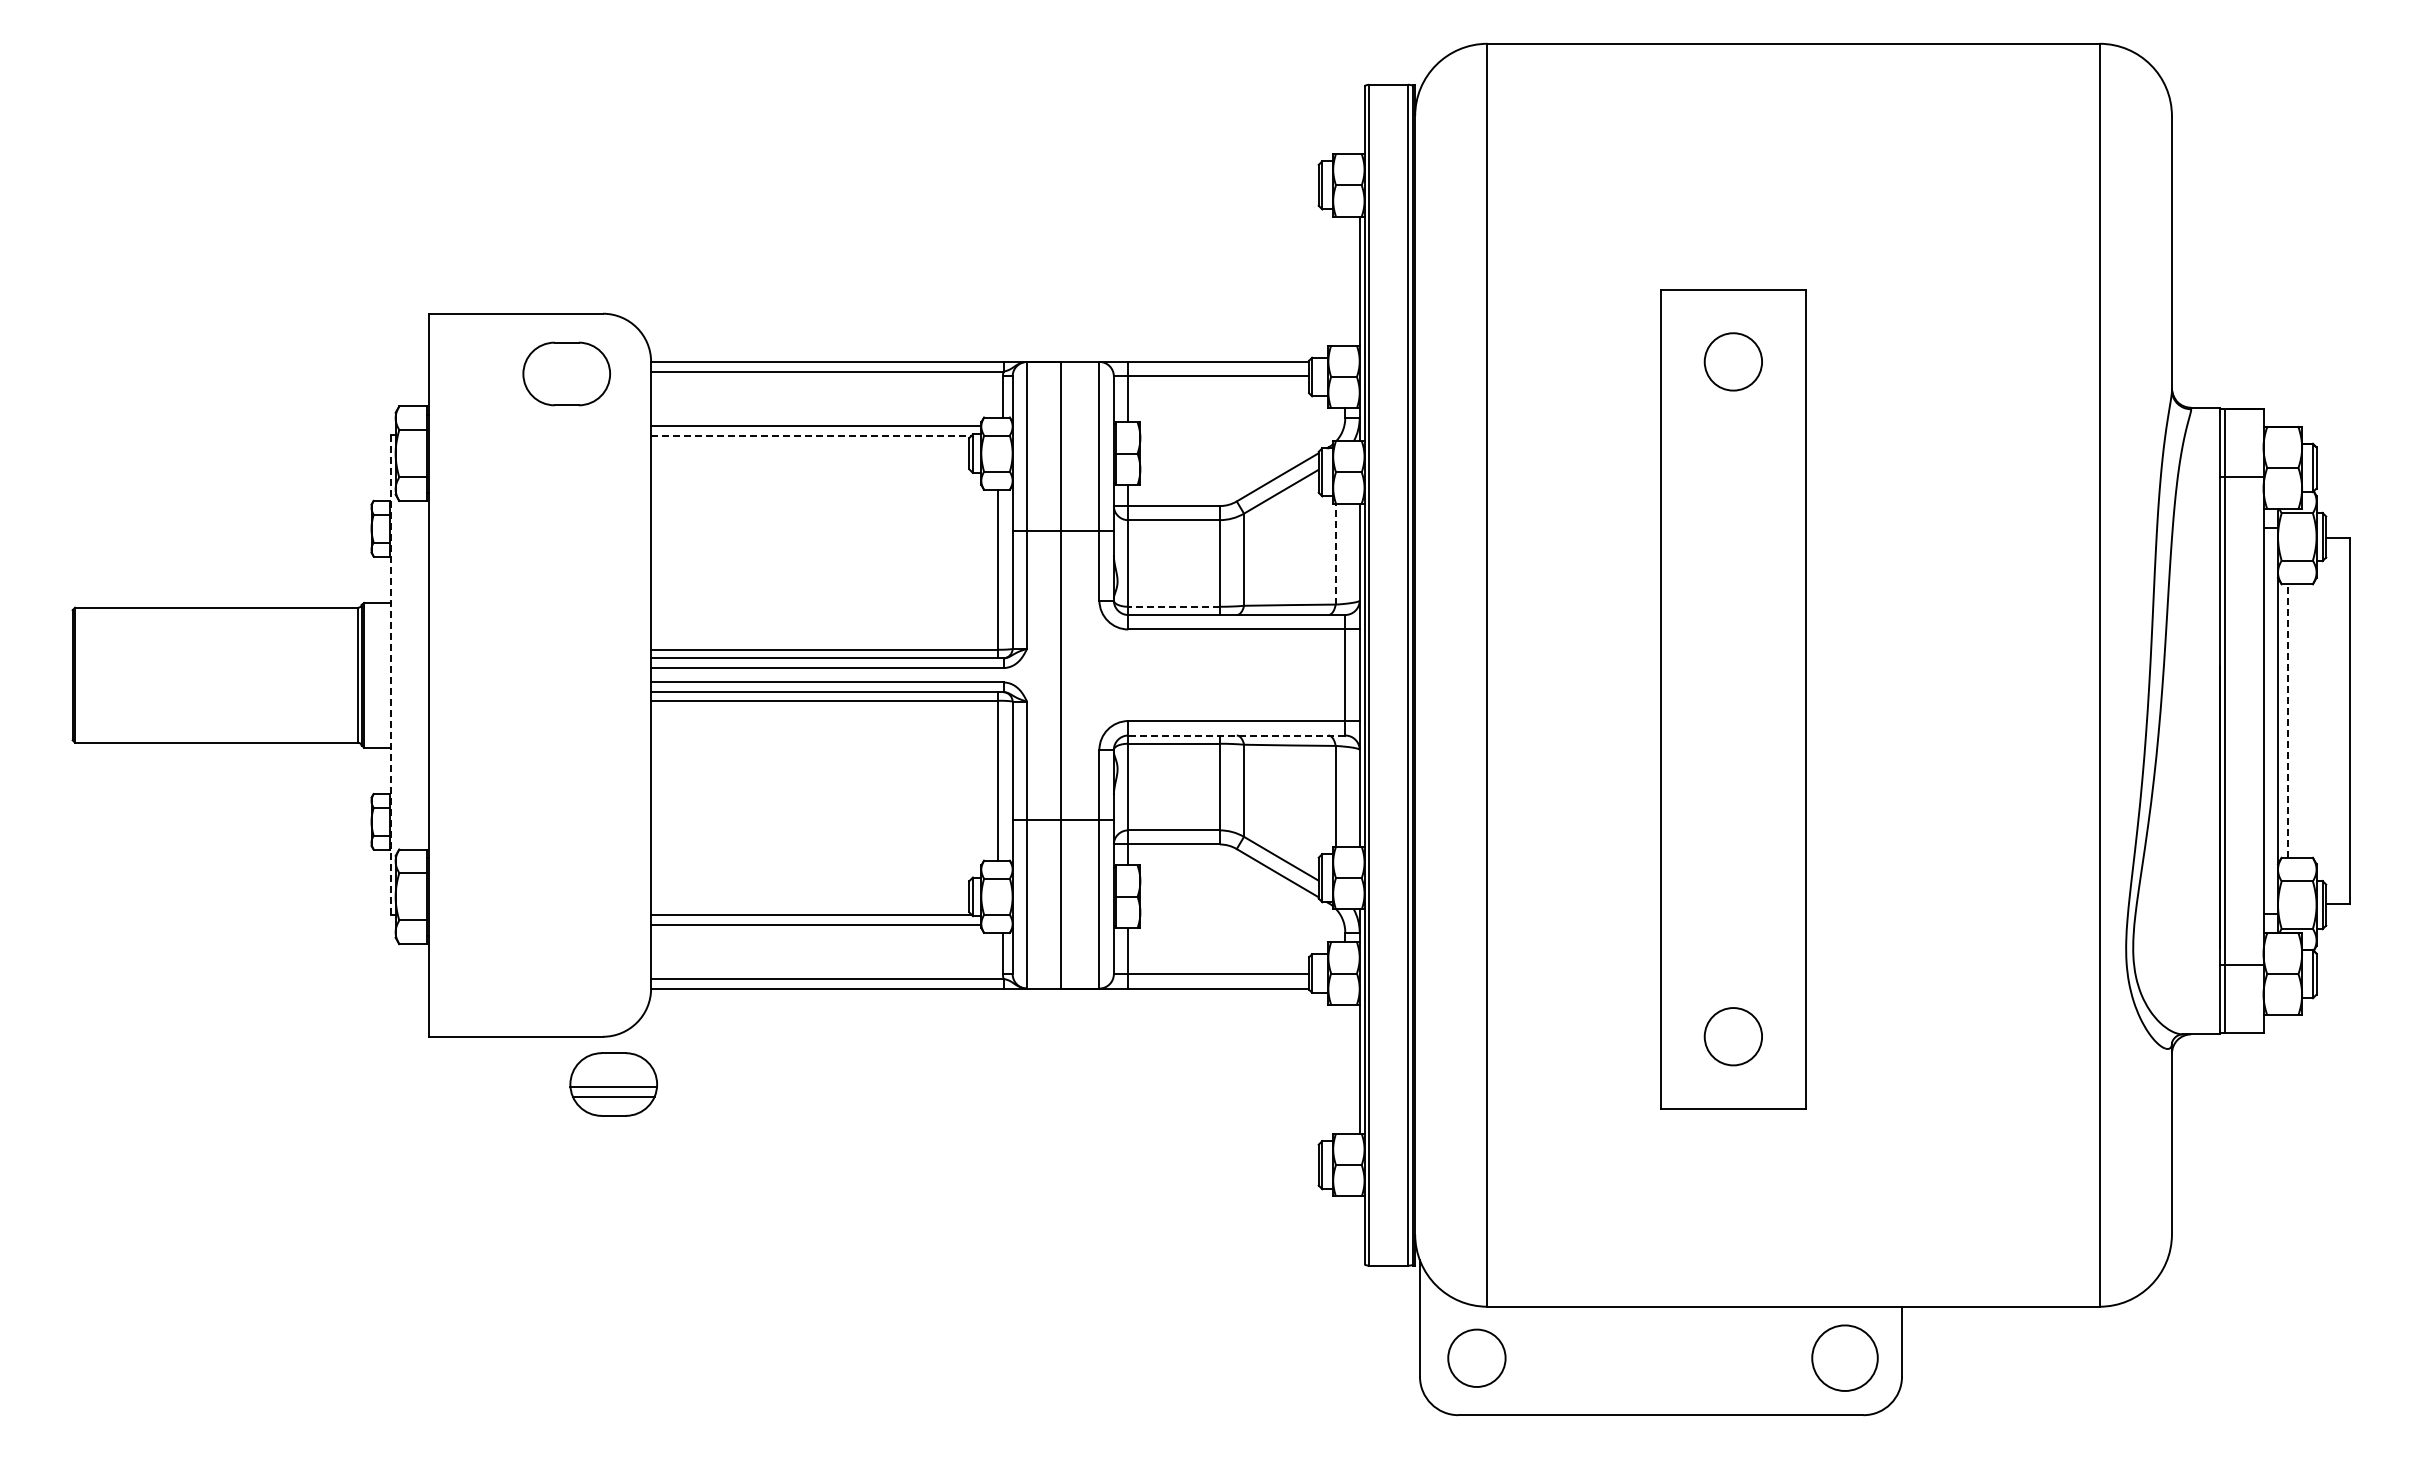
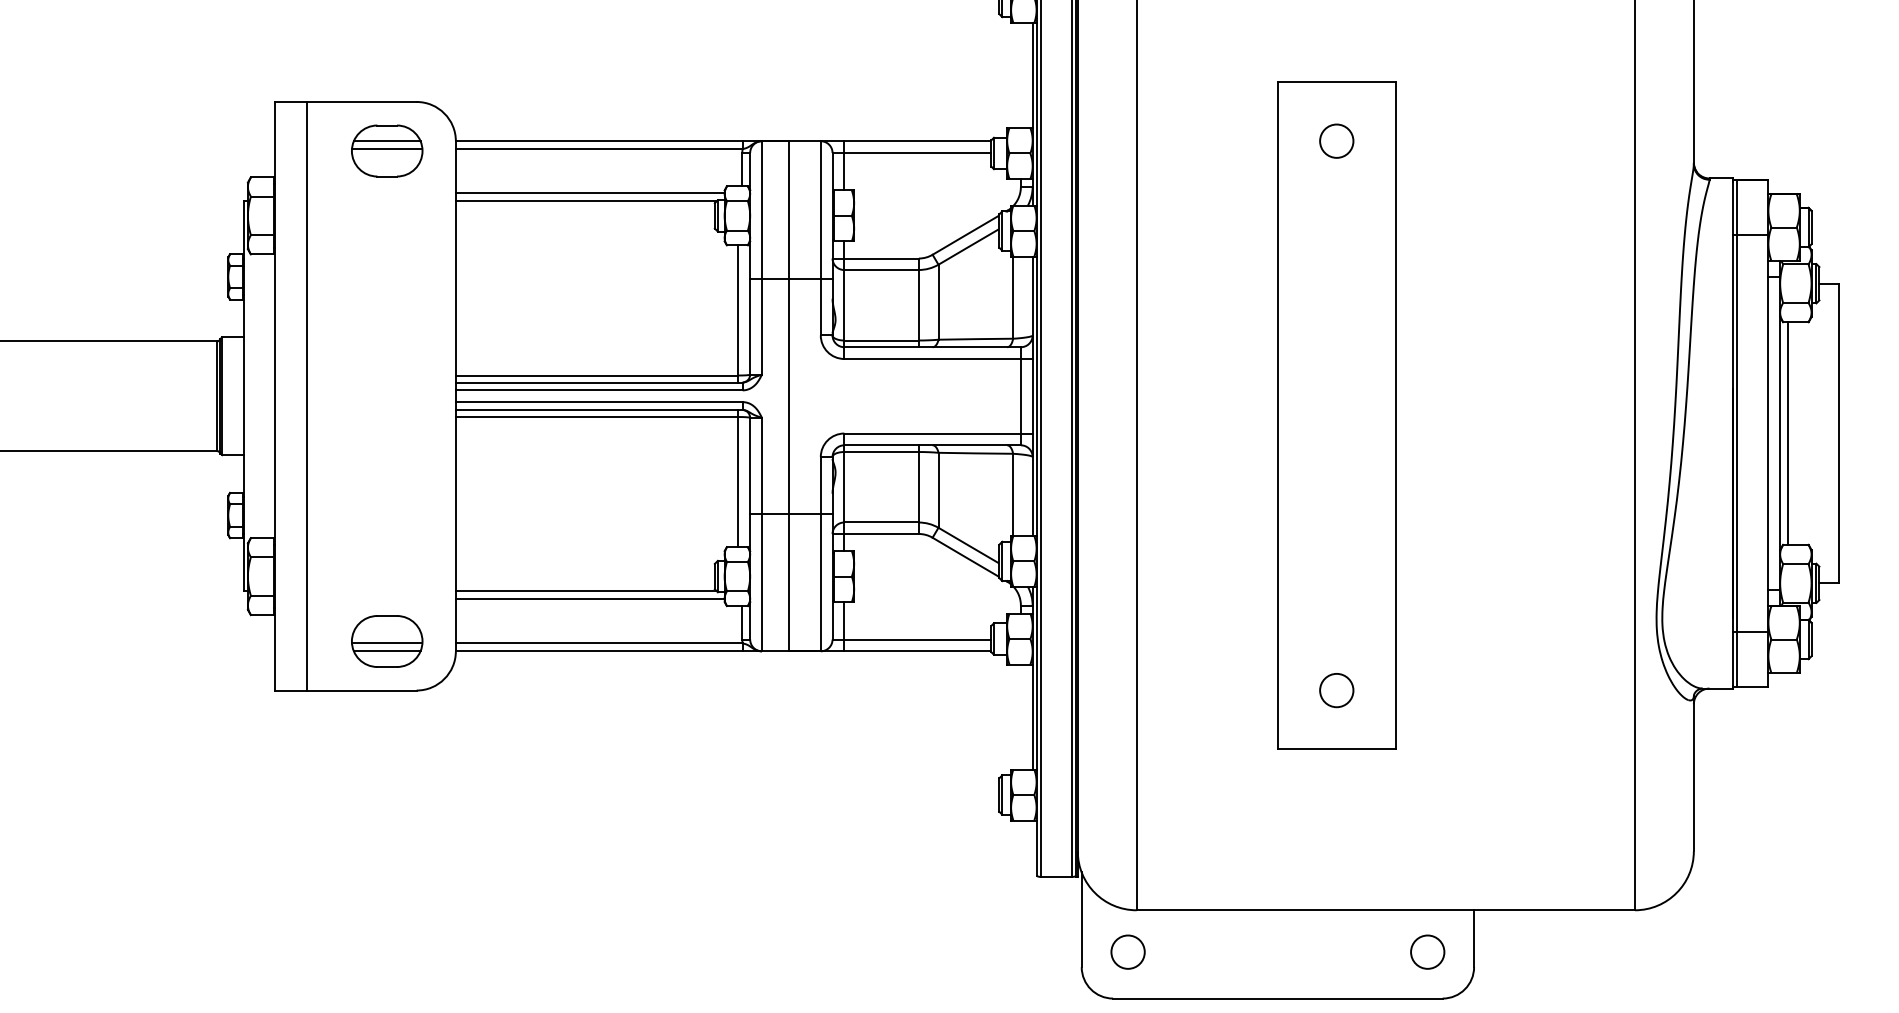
line: (566, 361) -> (387, 140), added
circle: (1732, 361) -> (1336, 140), size x0.71
line: (566, 371) -> (387, 148), added
line: (811, 435) -> (586, 201), dashed -> solid
line: (1335, 553) -> (1012, 297), dashed -> solid
line: (1174, 606) -> (881, 340), dashed -> solid
line: (467, 674) -> (306, 395), added
line: (390, 675) -> (243, 396), dashed -> solid
line: (2287, 721) -> (1787, 433), dashed -> solid
line: (1236, 735) -> (932, 445), dashed -> solid
circle: (1732, 1036) -> (1336, 690), size x0.71
part: (613, 1084) -> (387, 641), moved
circle: (1476, 1357) -> (1127, 951), size x0.71
circle: (1844, 1357) -> (1427, 951), size x0.62

